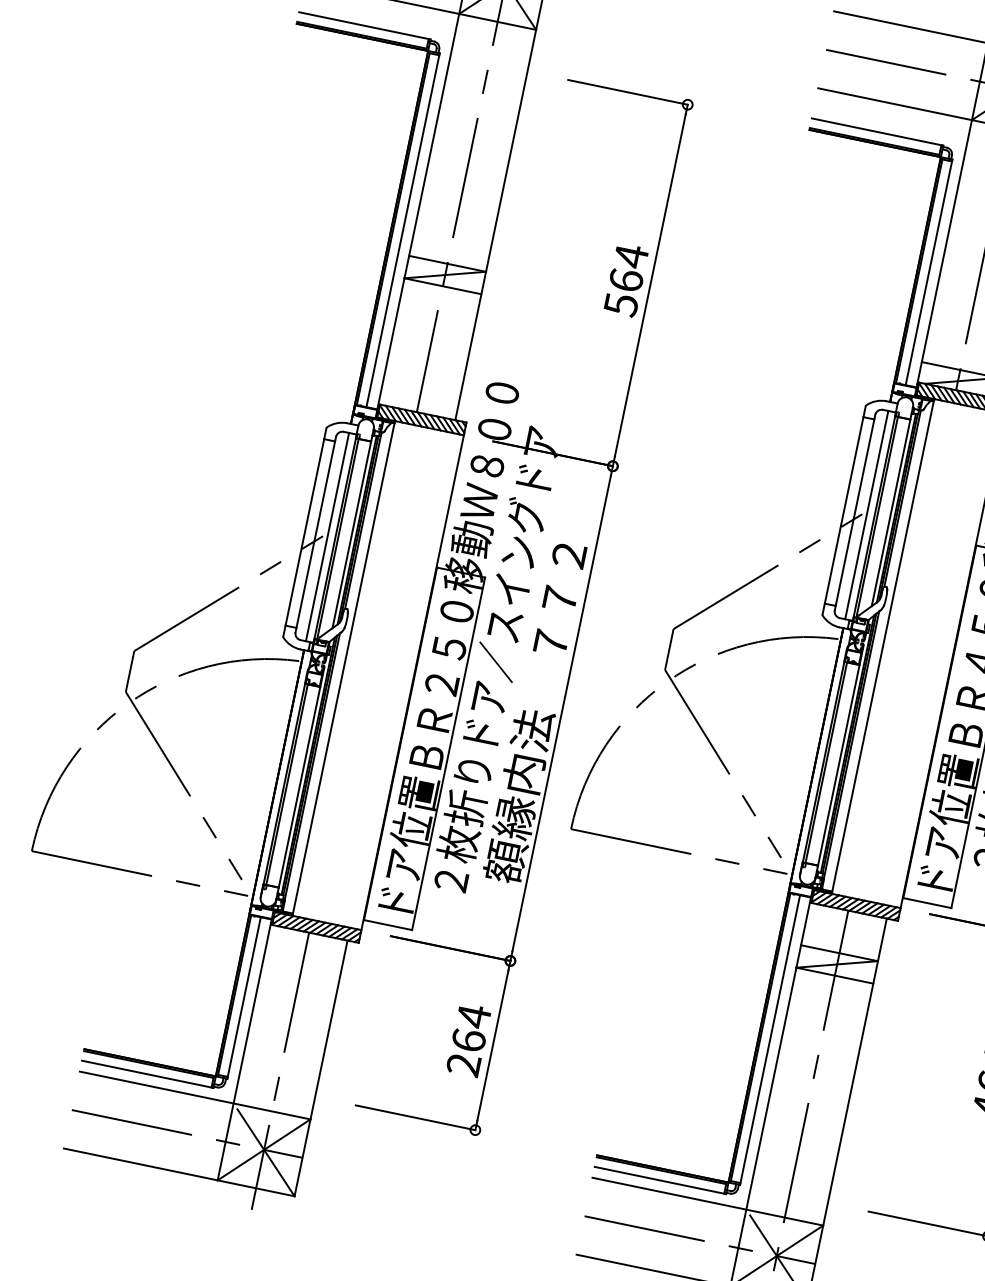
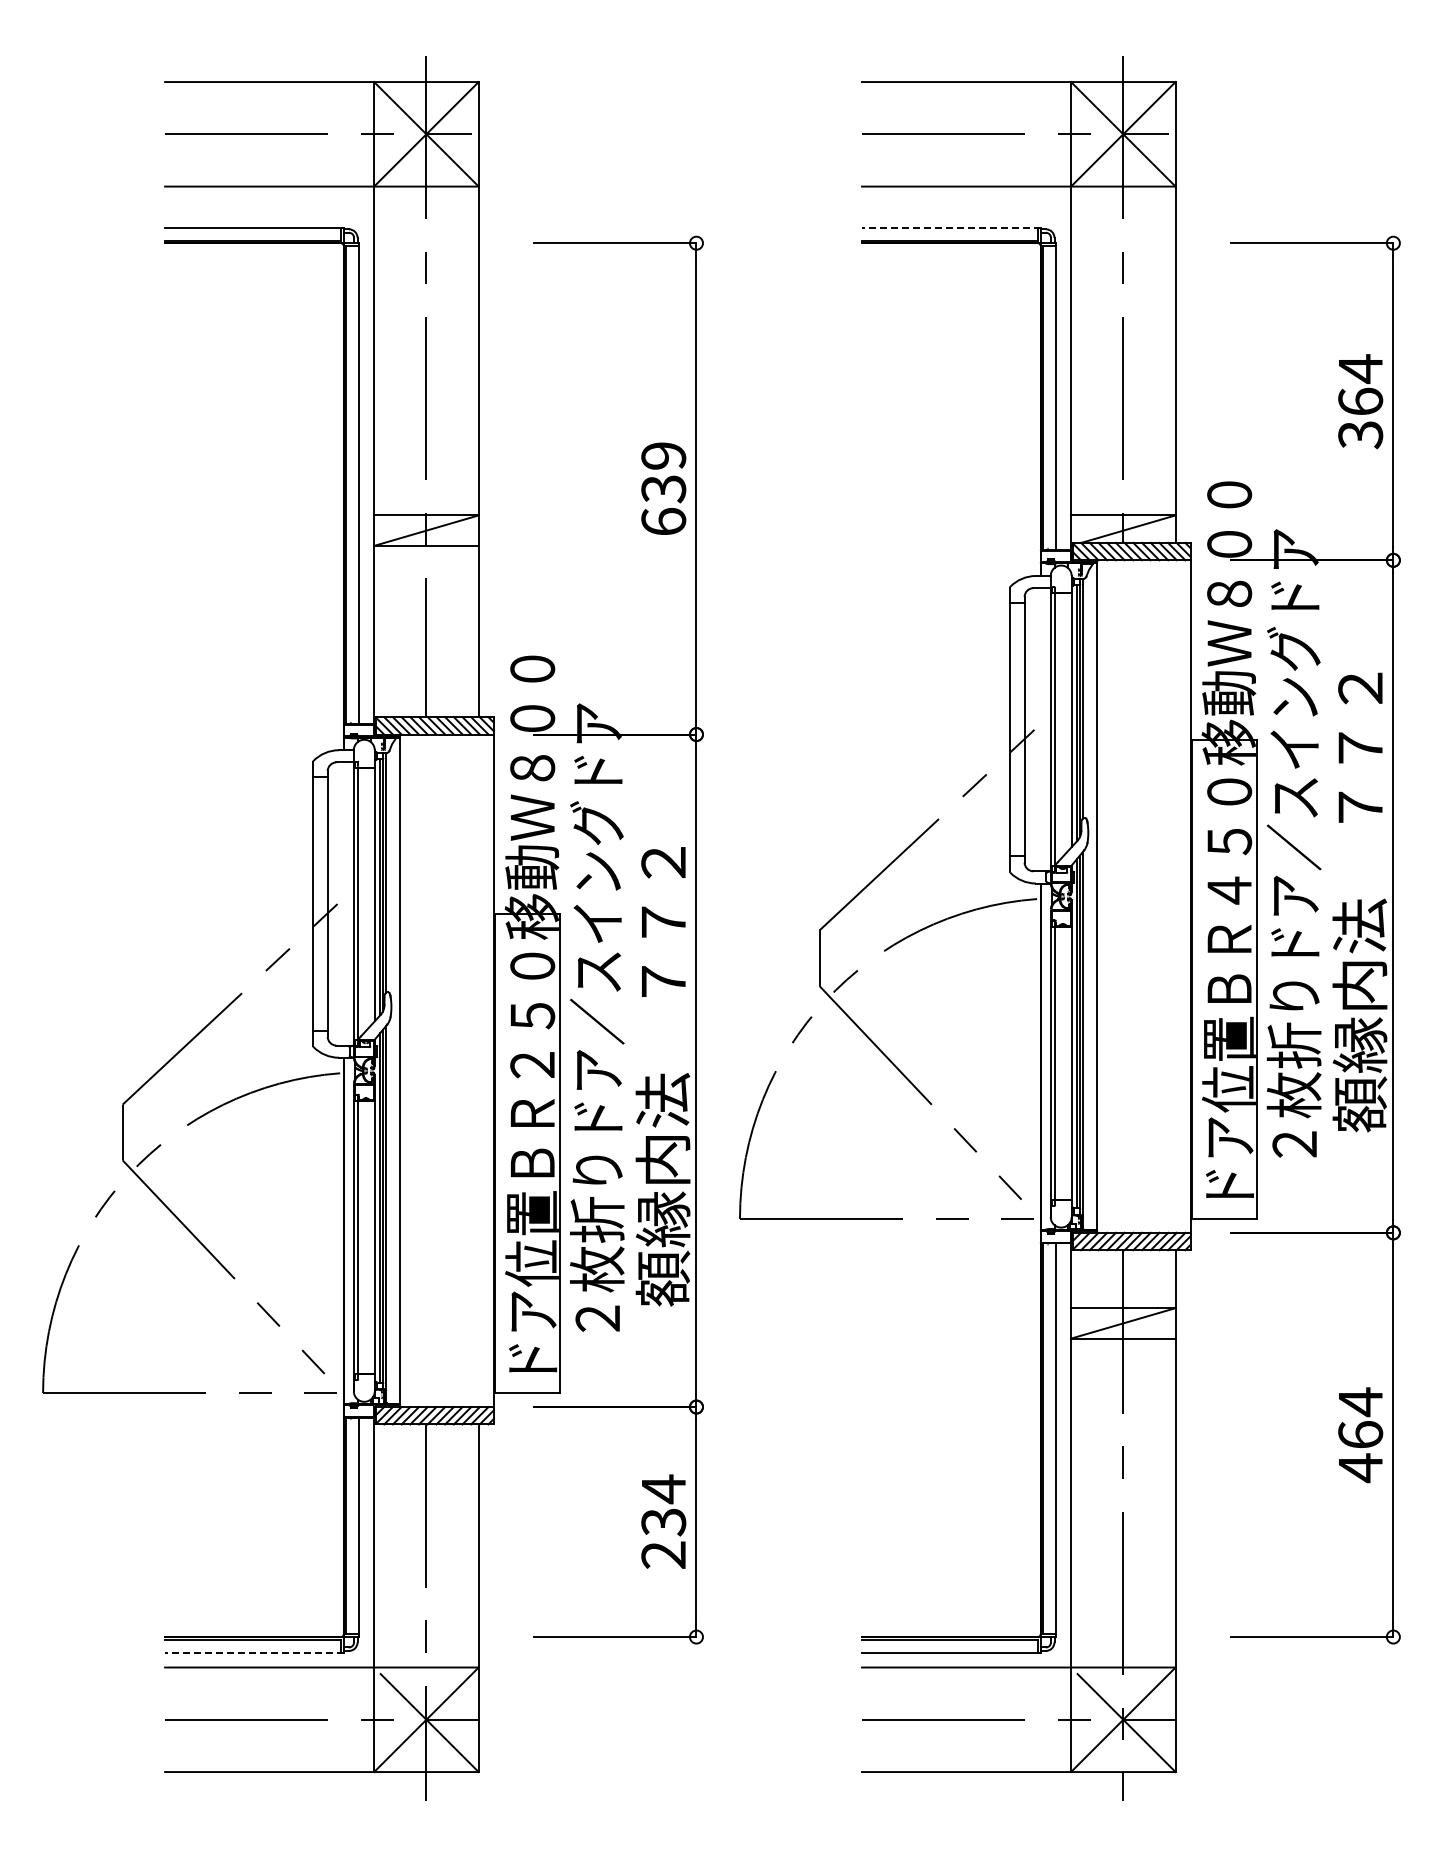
line: (877, 131) -> (950, 227), solid -> dashed
text: (626, 280) -> (663, 488), 564 -> 639
line: (866, 514) -> (1040, 729), removed
line: (327, 536) -> (343, 903), removed
text: (468, 1040) -> (663, 1522), 264 -> 234
line: (147, 1074) -> (253, 1652), solid -> dashed

